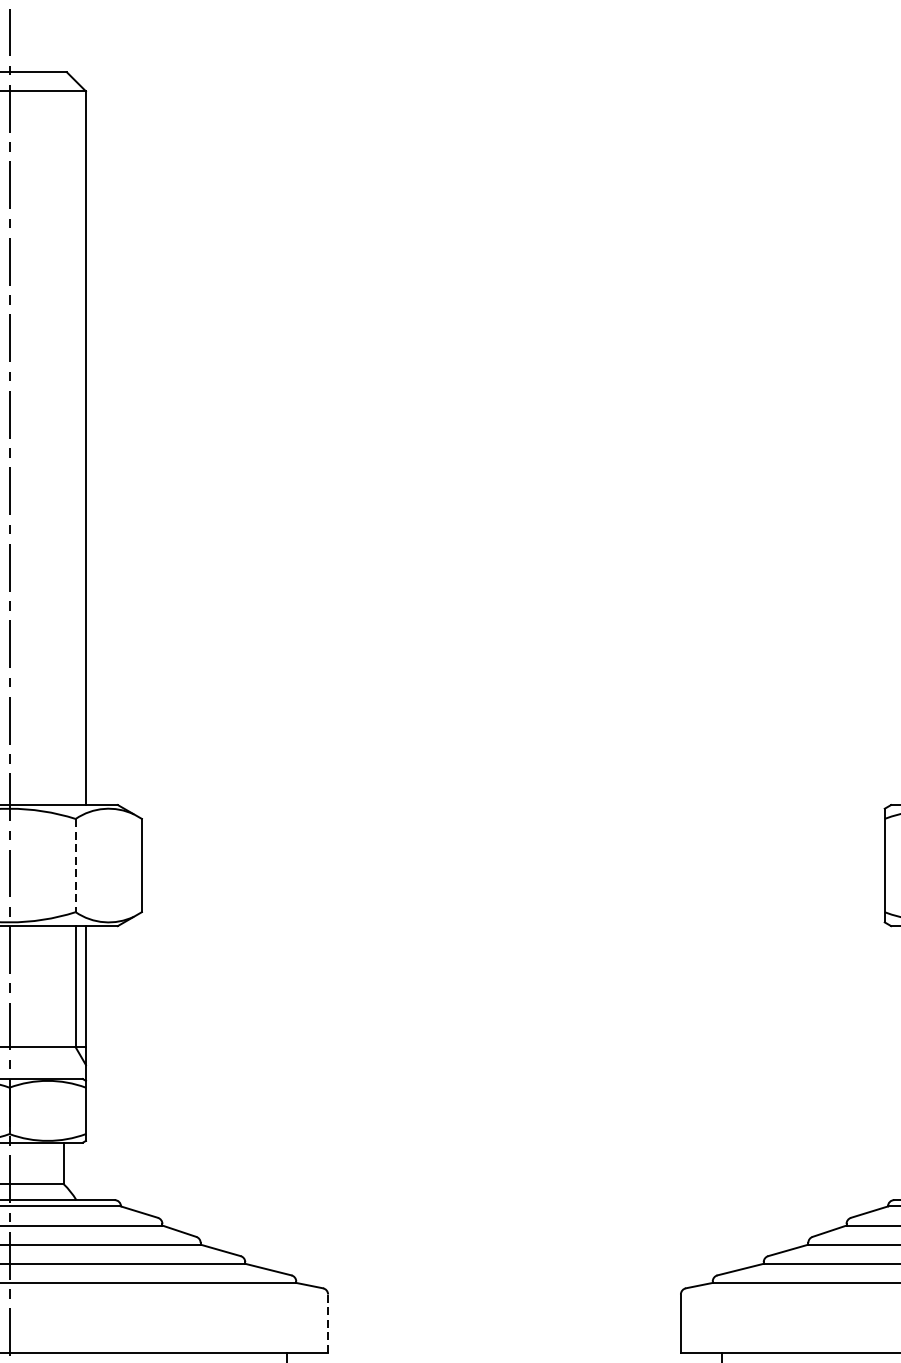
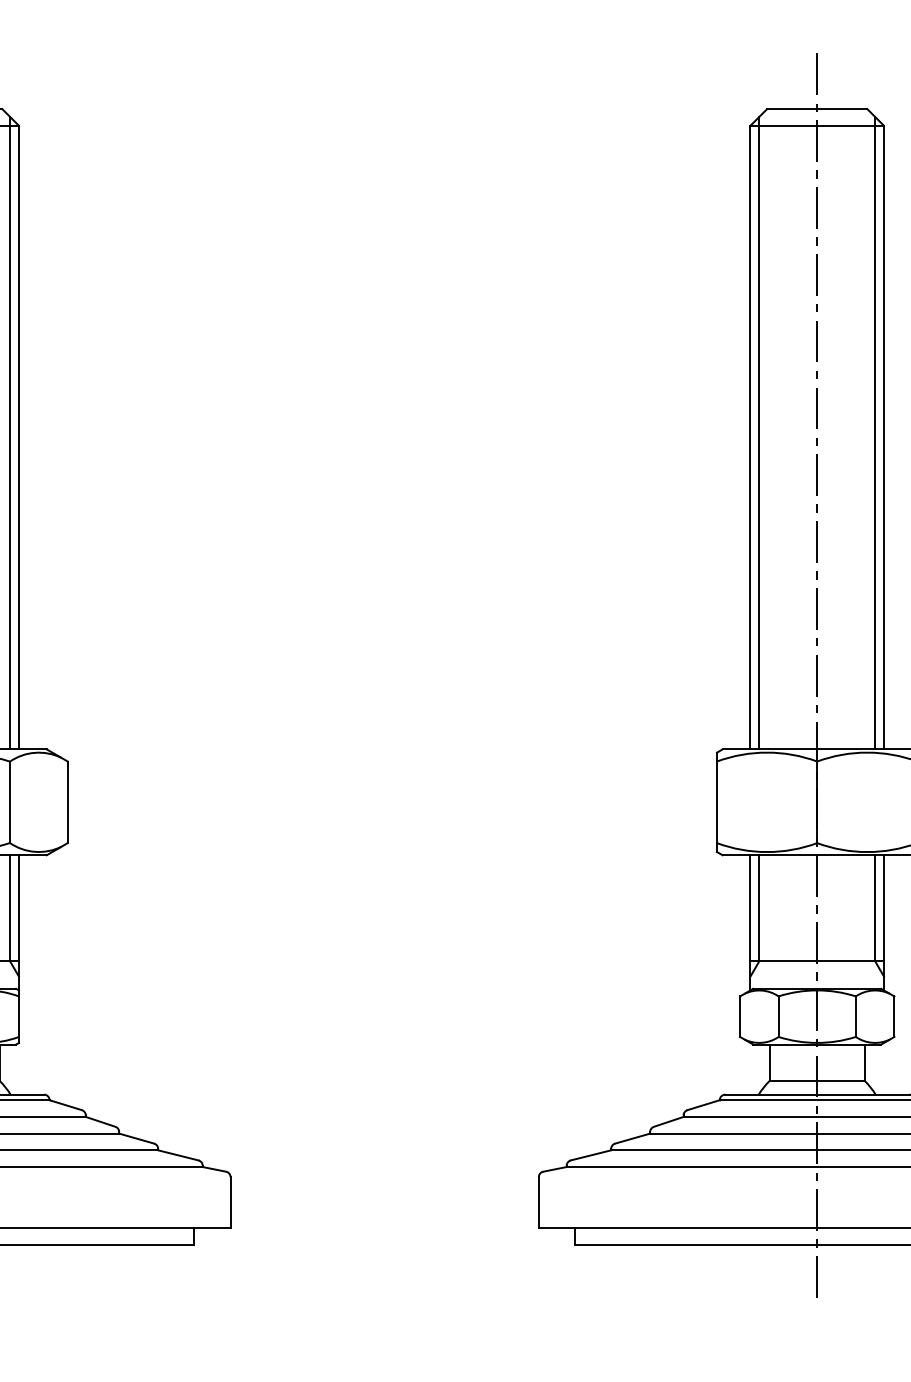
line: (75, 442) -> (9, 432), added
line: (76, 865) -> (10, 802), dashed -> solid
line: (328, 1323) -> (230, 1202), dashed -> solid

